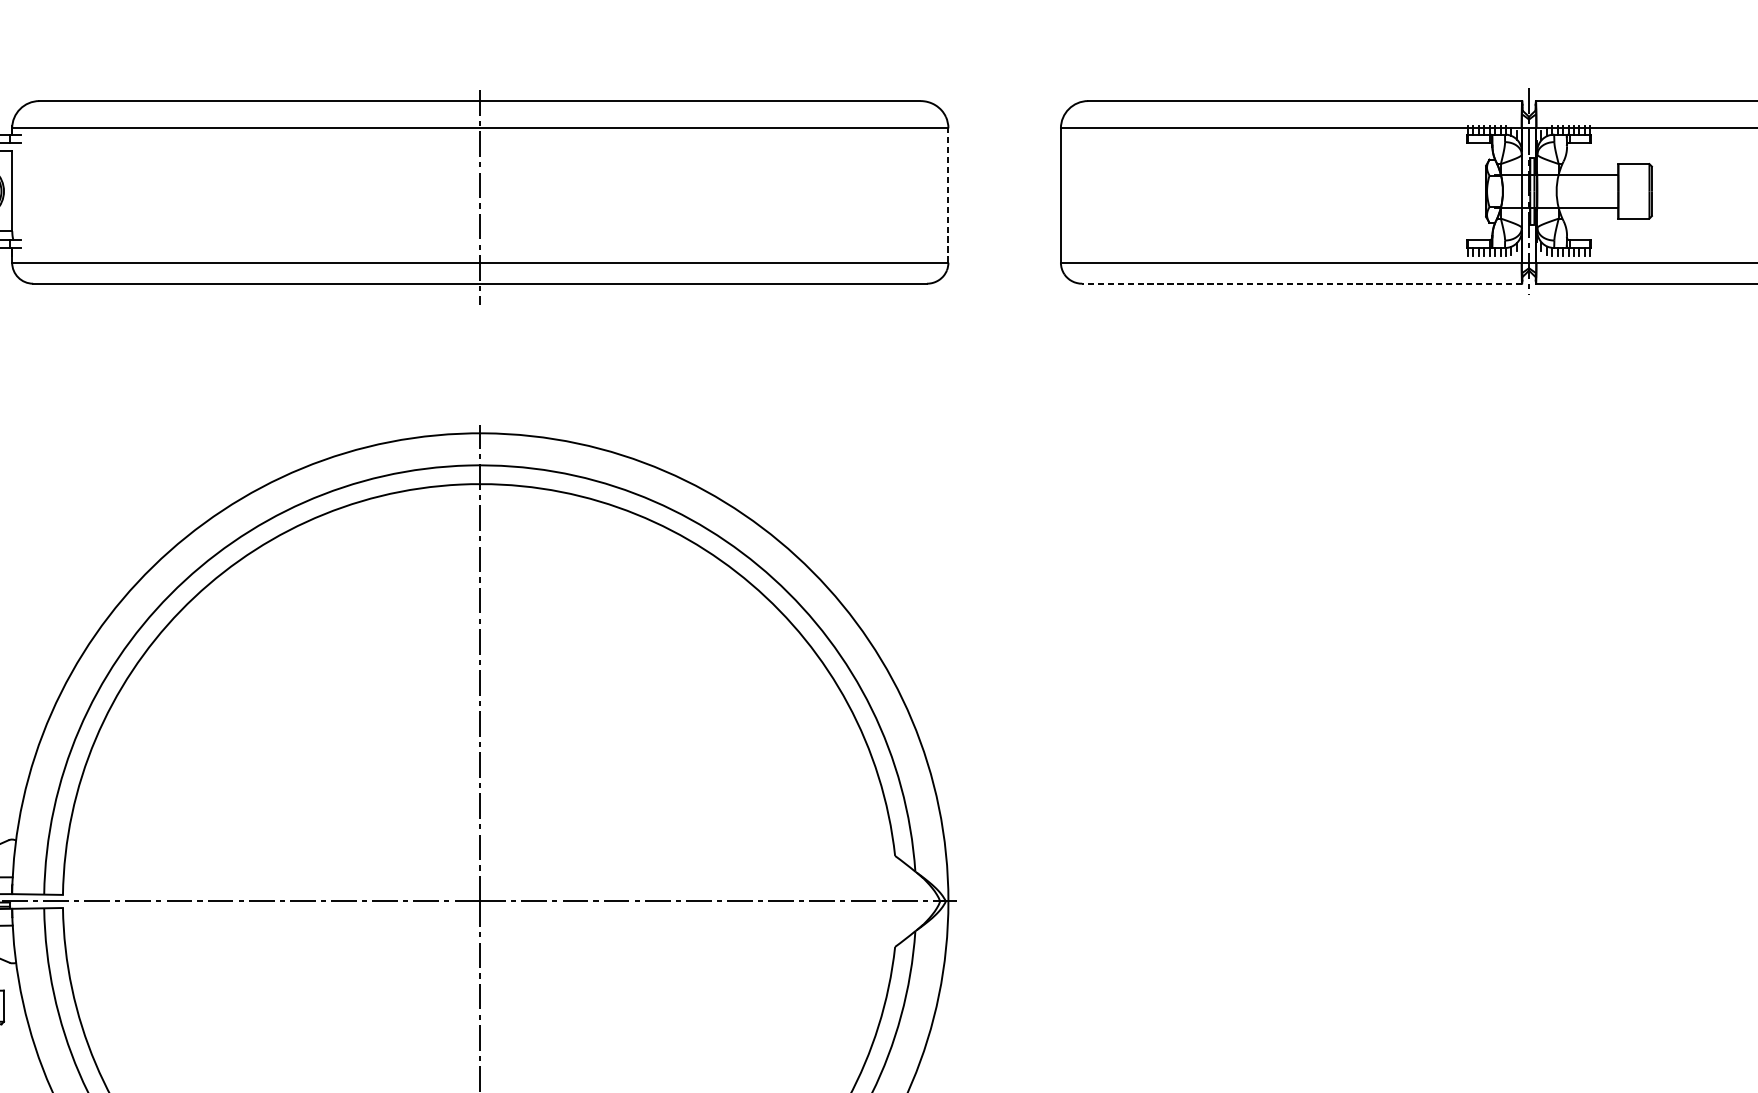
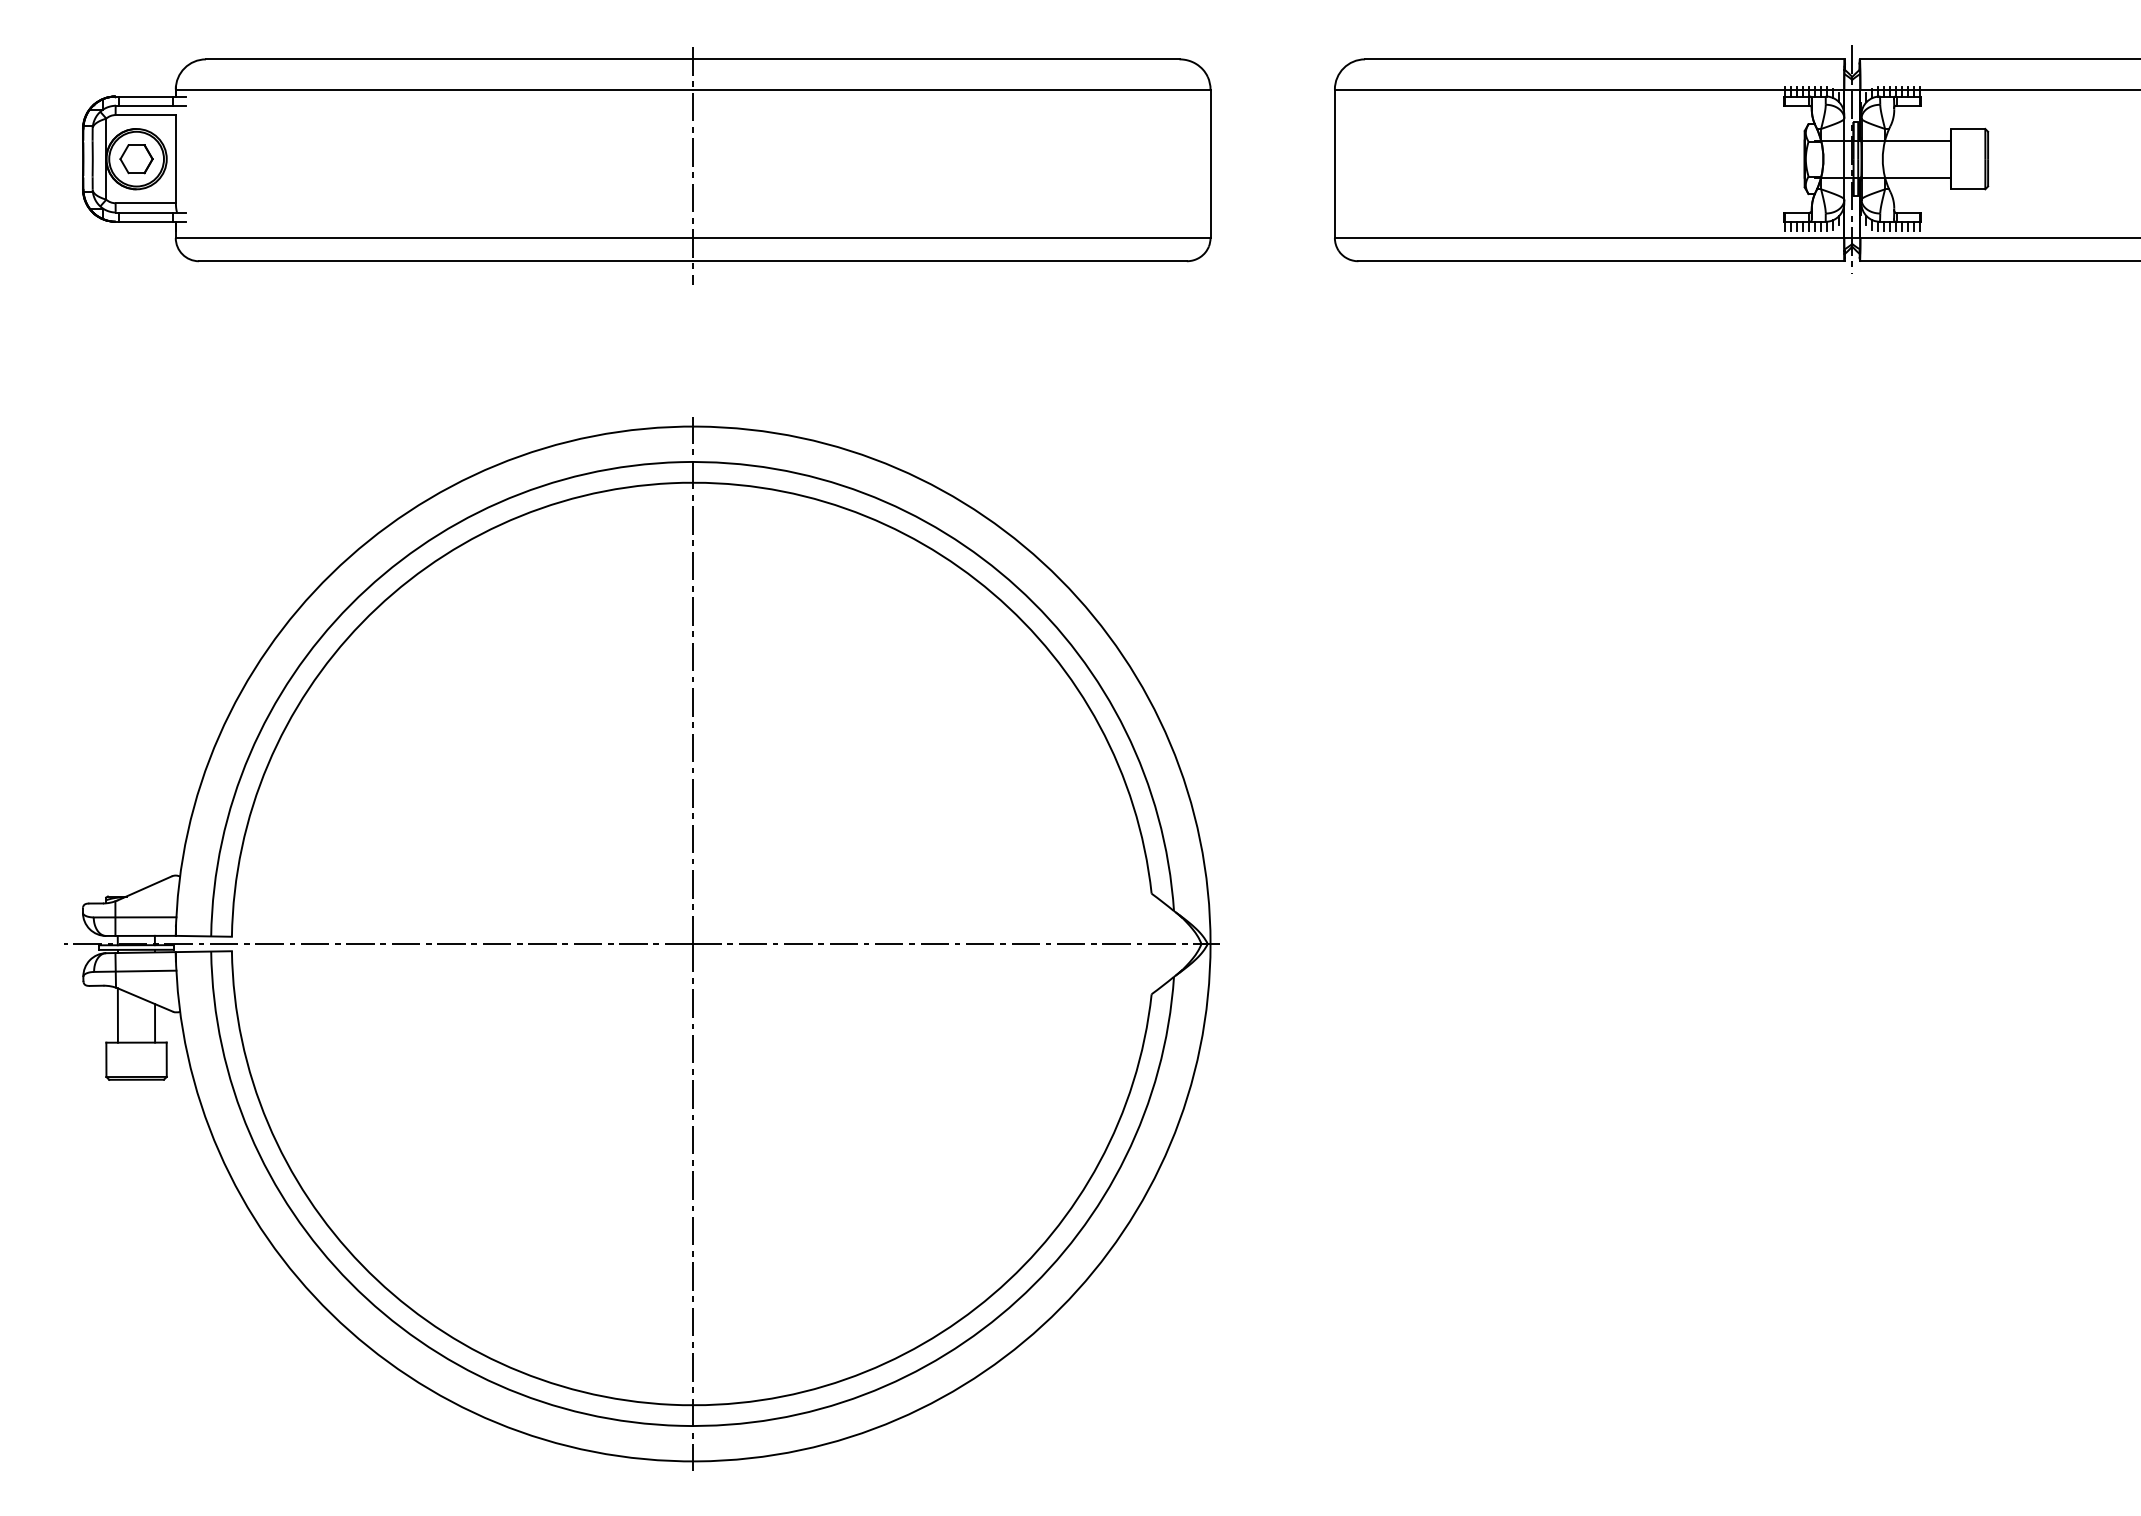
line: (948, 195) -> (1210, 163), dashed -> solid
line: (1301, 283) -> (1600, 261), dashed -> solid

